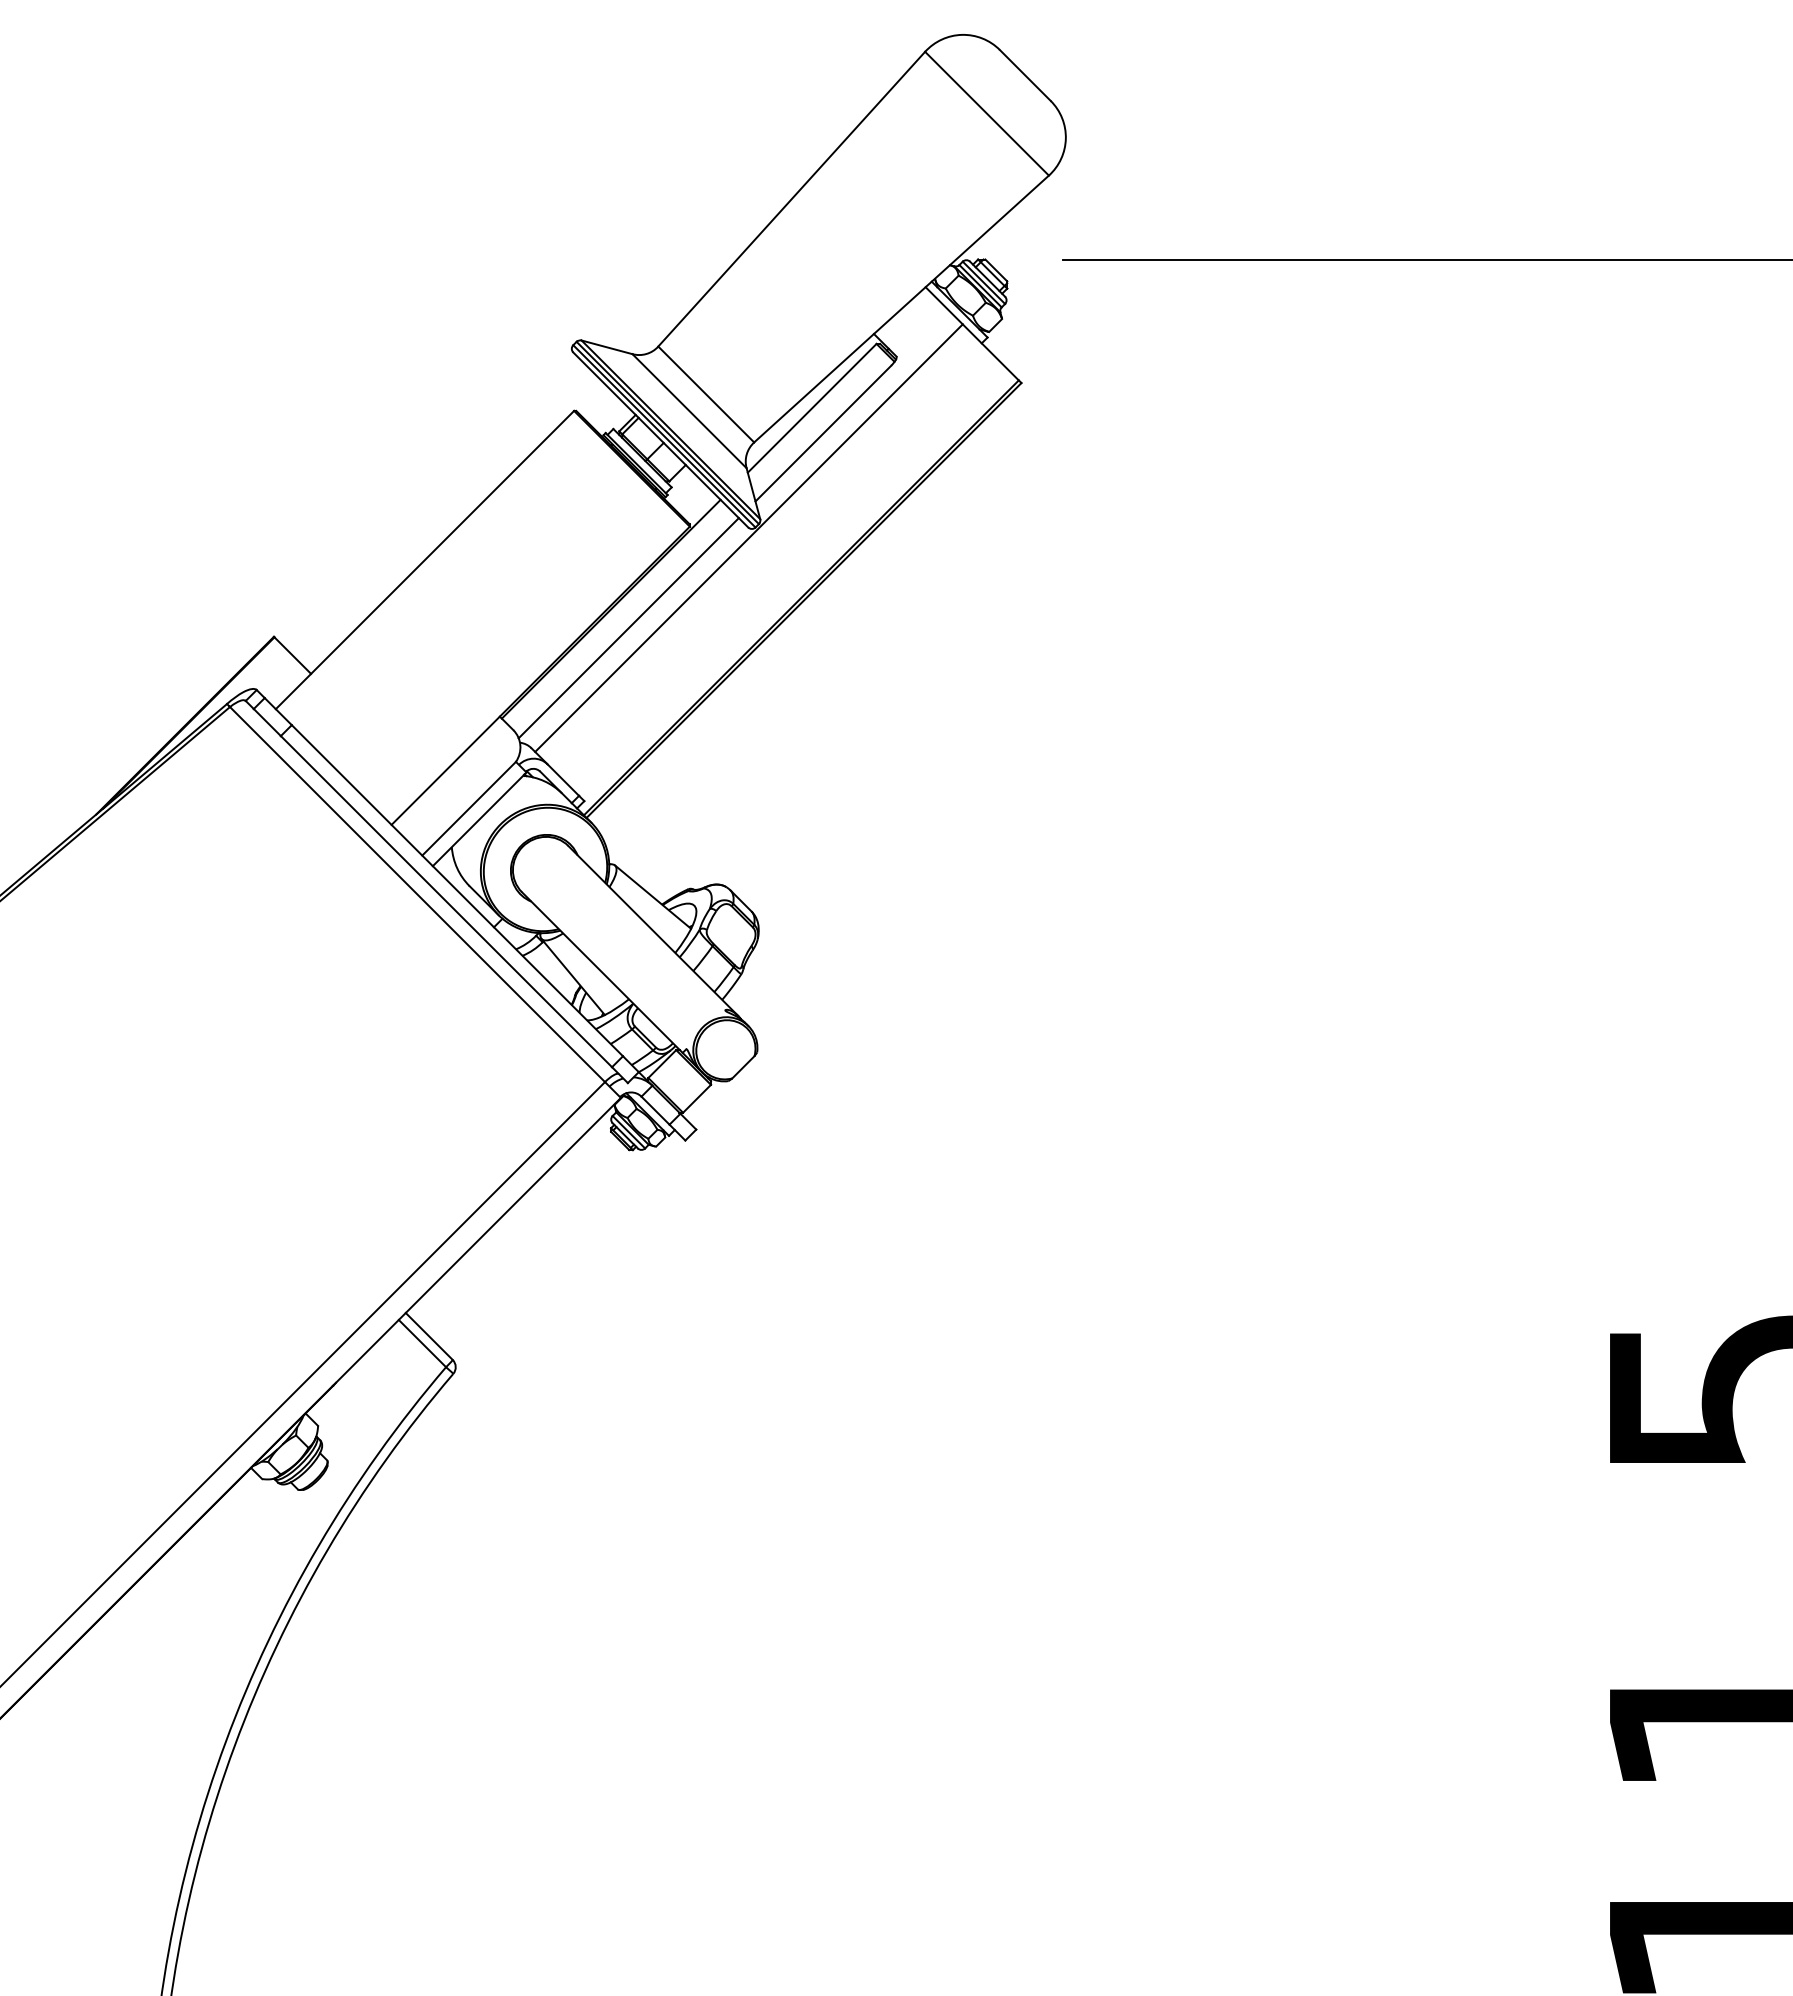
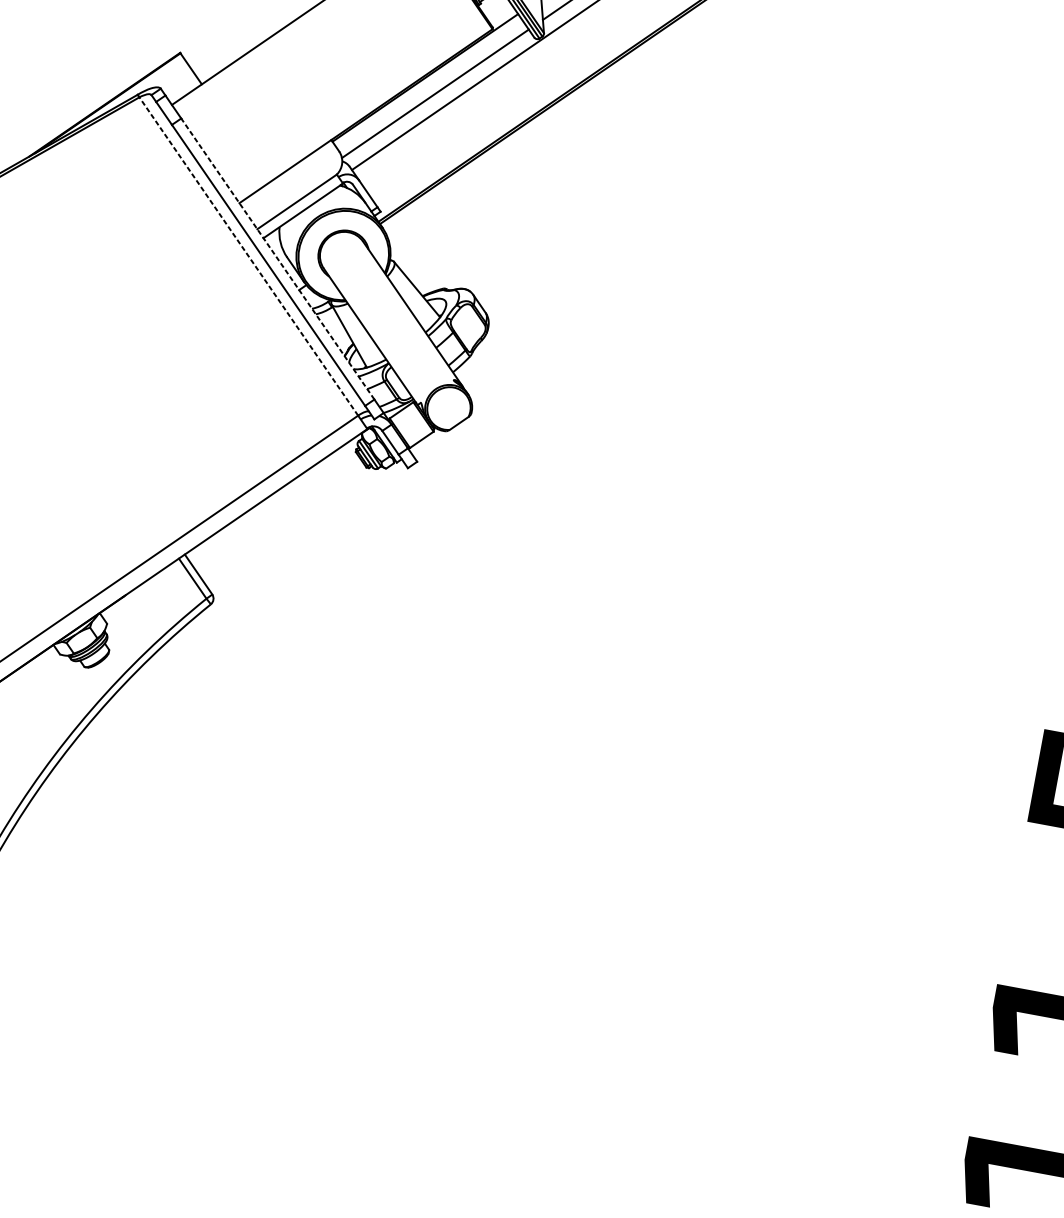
line: (457, 890) -> (277, 258), solid -> dashed
line: (417, 894) -> (248, 256), solid -> dashed

